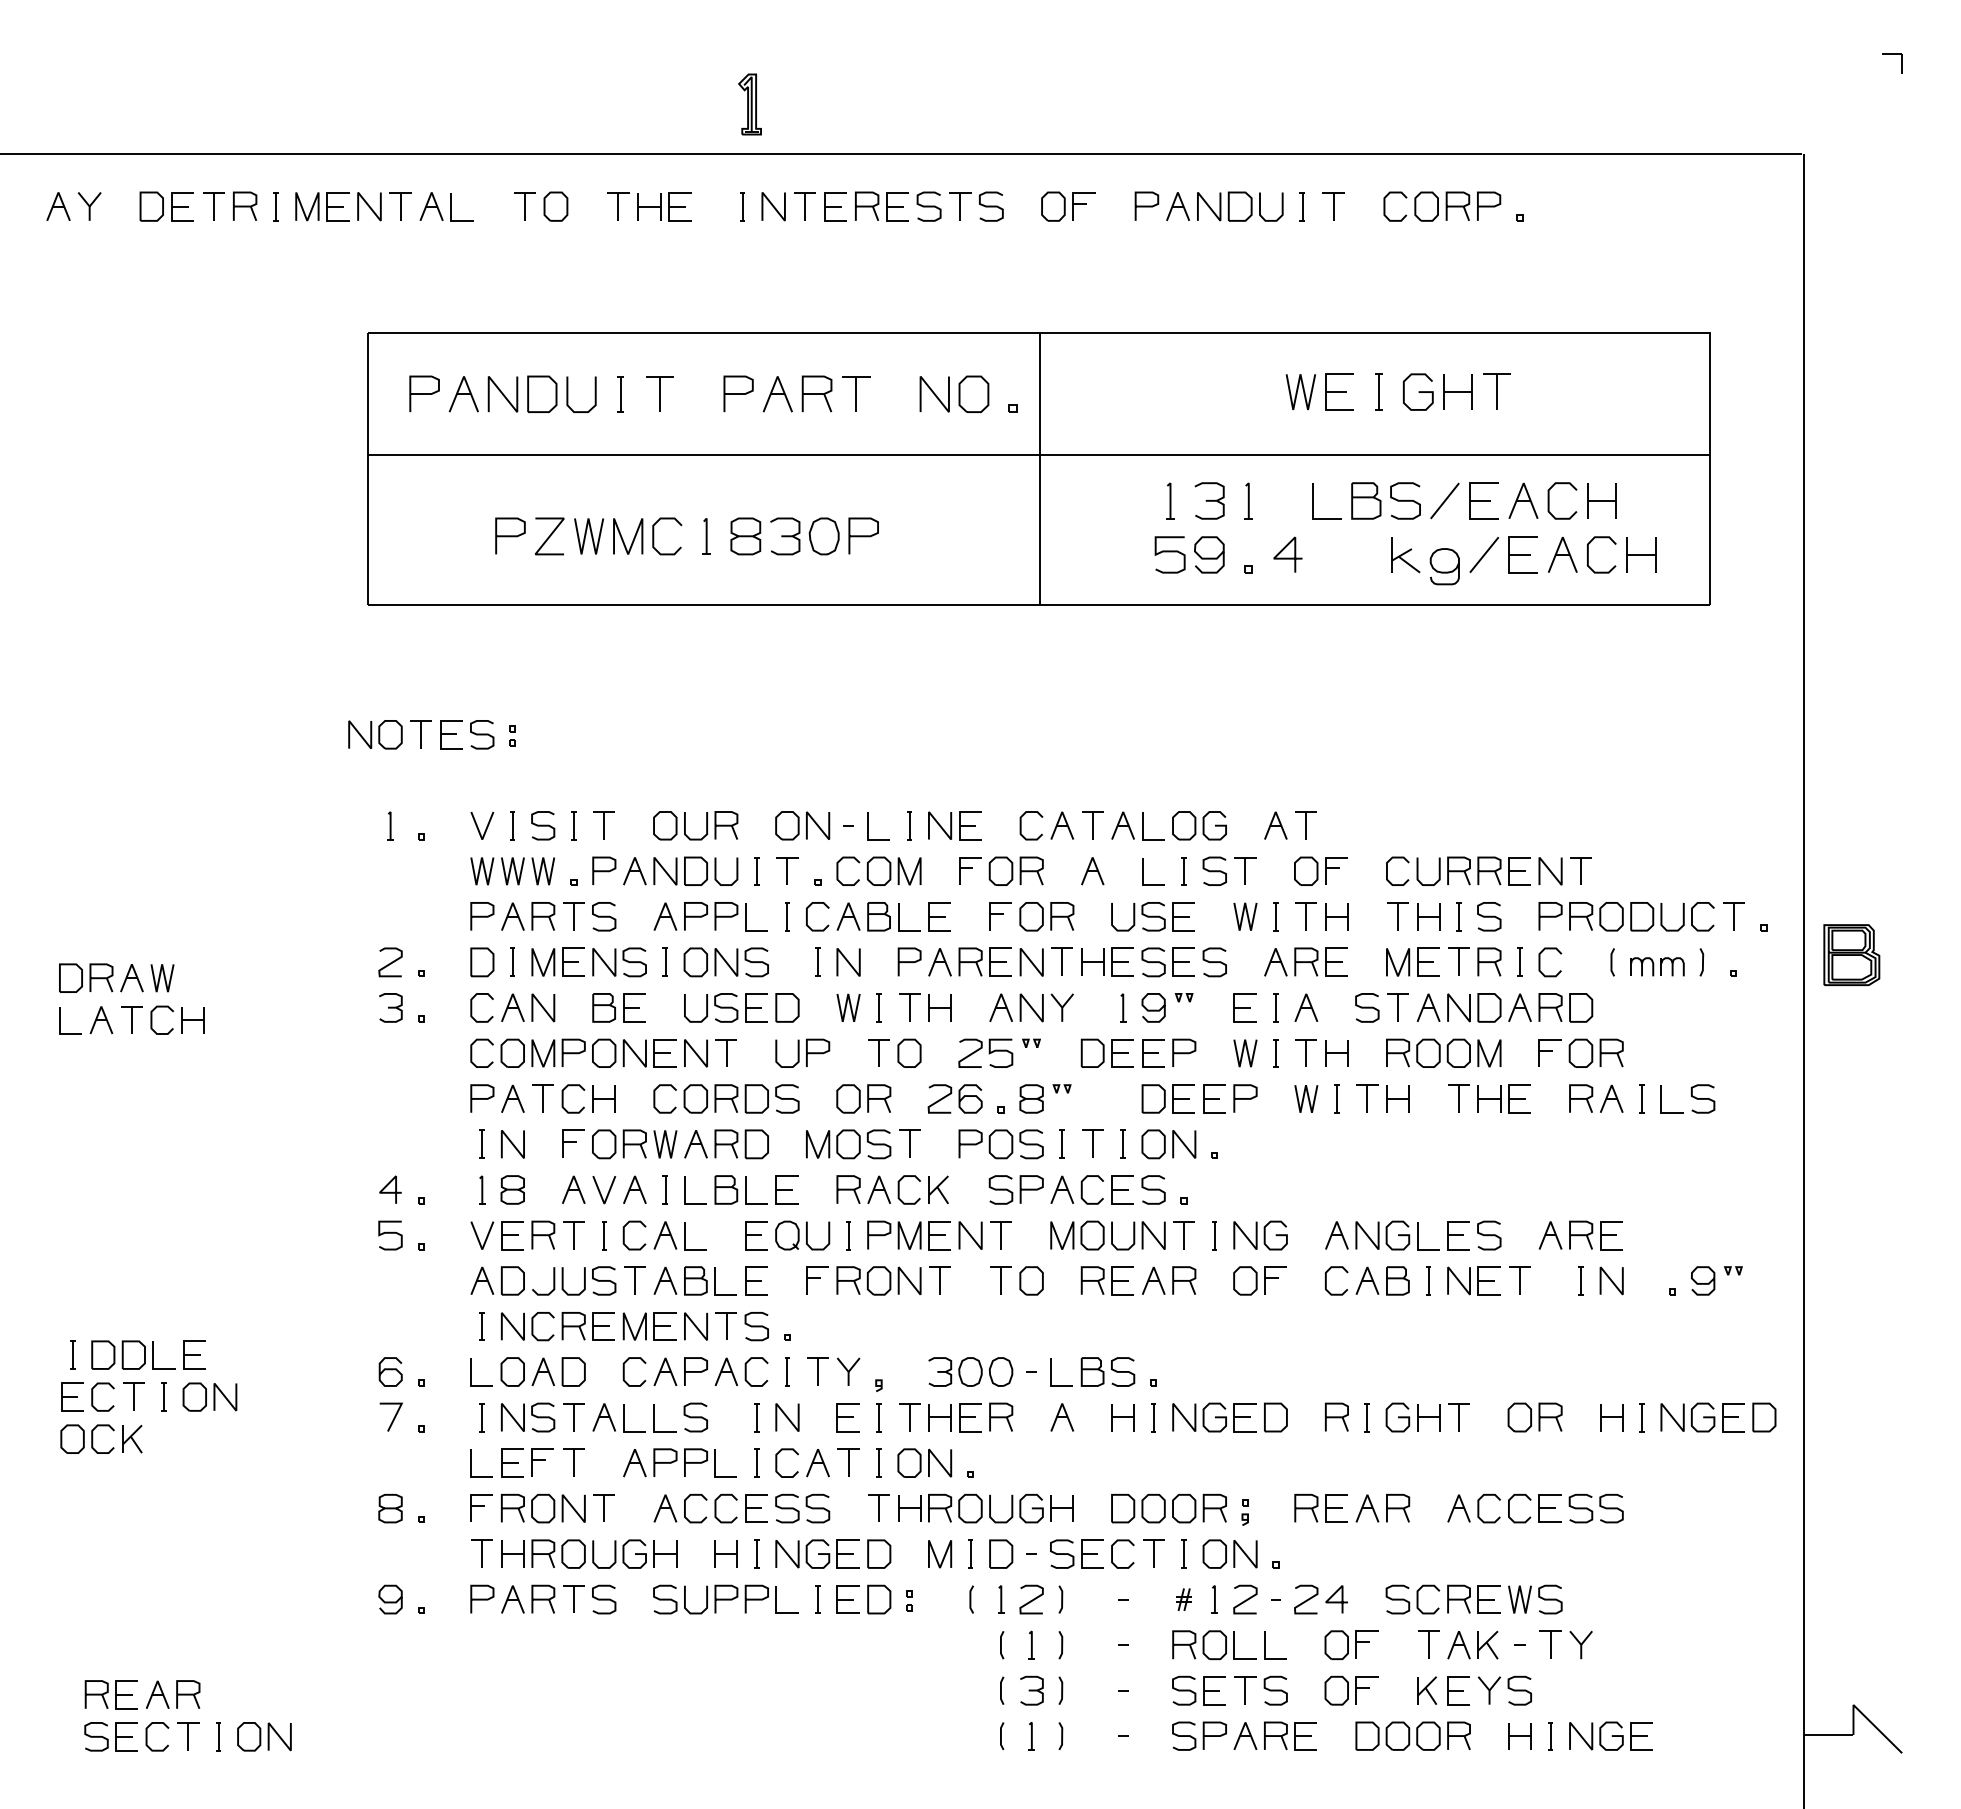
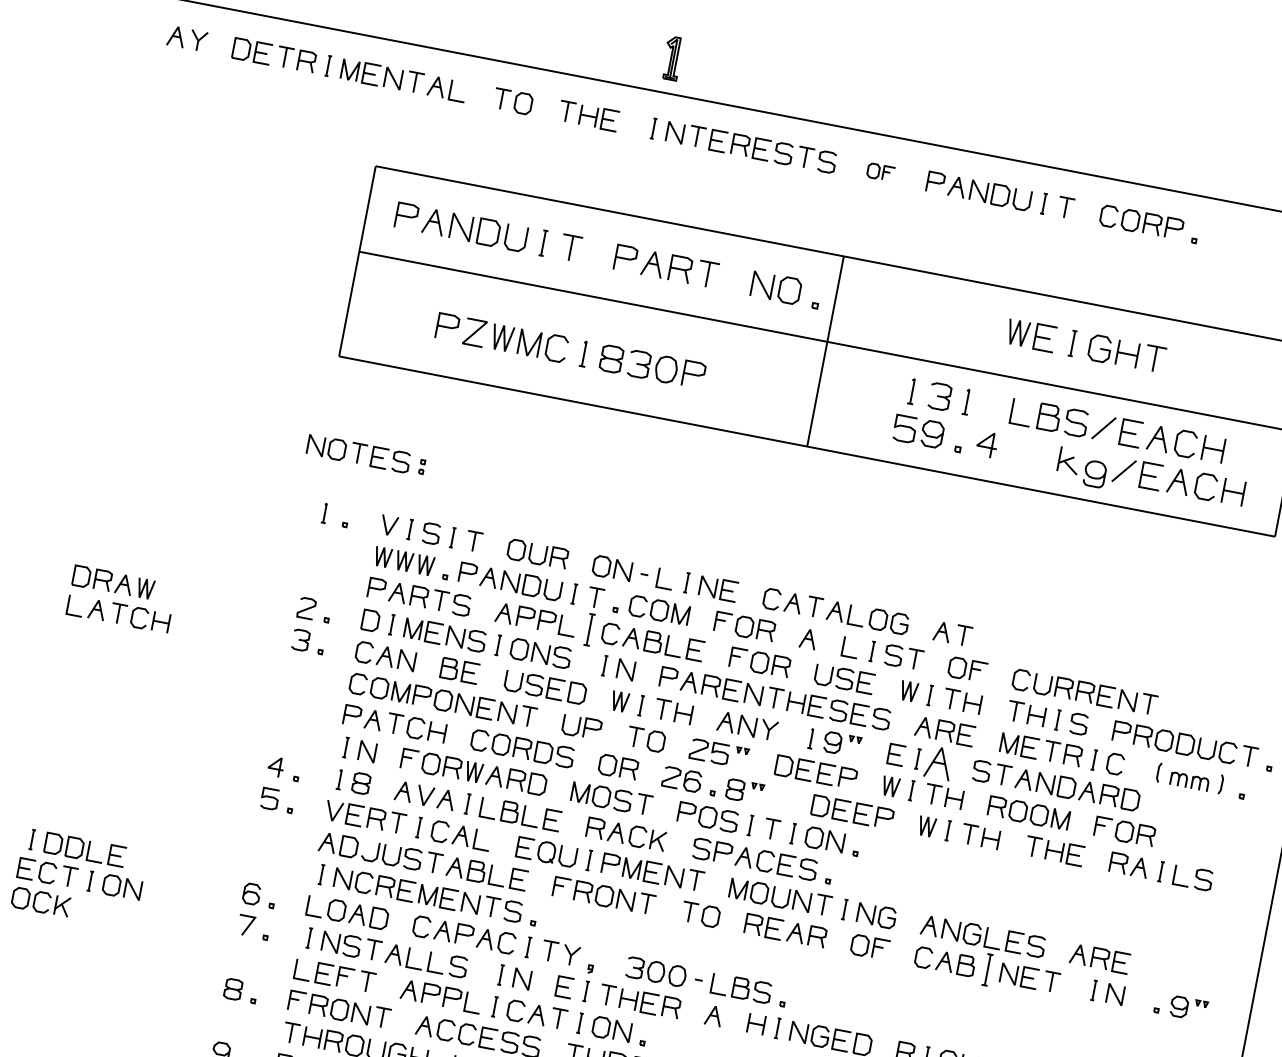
part: (1068, 206) -> (880, 172), size x0.7
part: (787, 916) -> (589, 629), size x1.6
part: (1306, 1007) -> (939, 762), size x1.6
part: (1428, 1280) -> (987, 969), size x1.6

